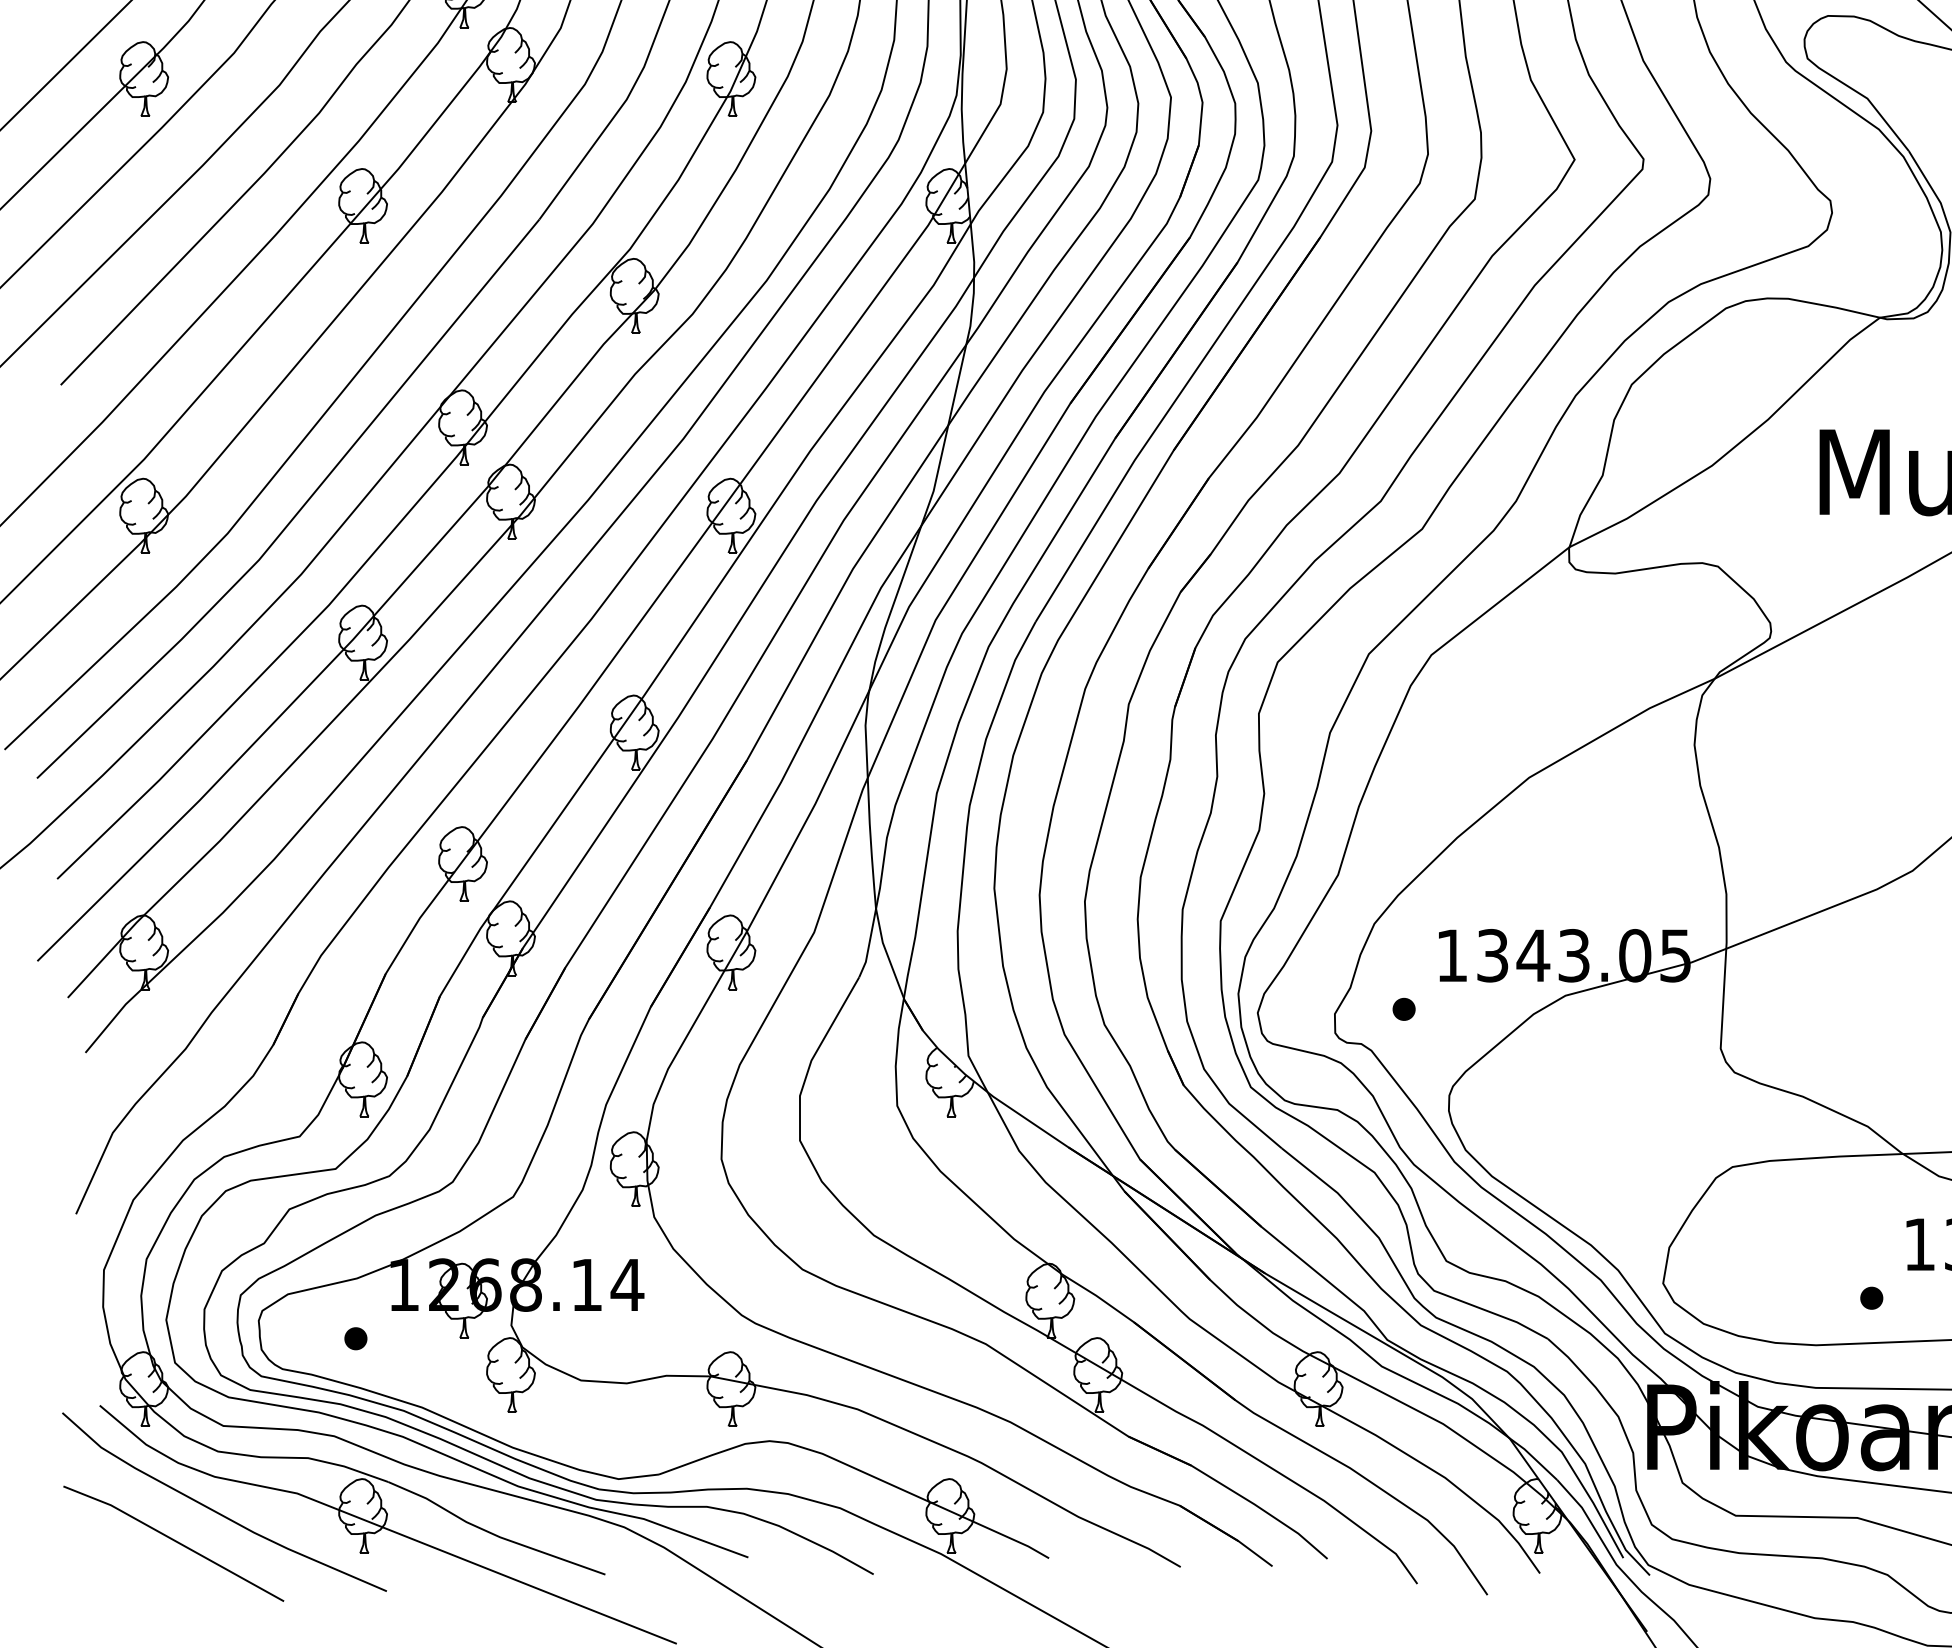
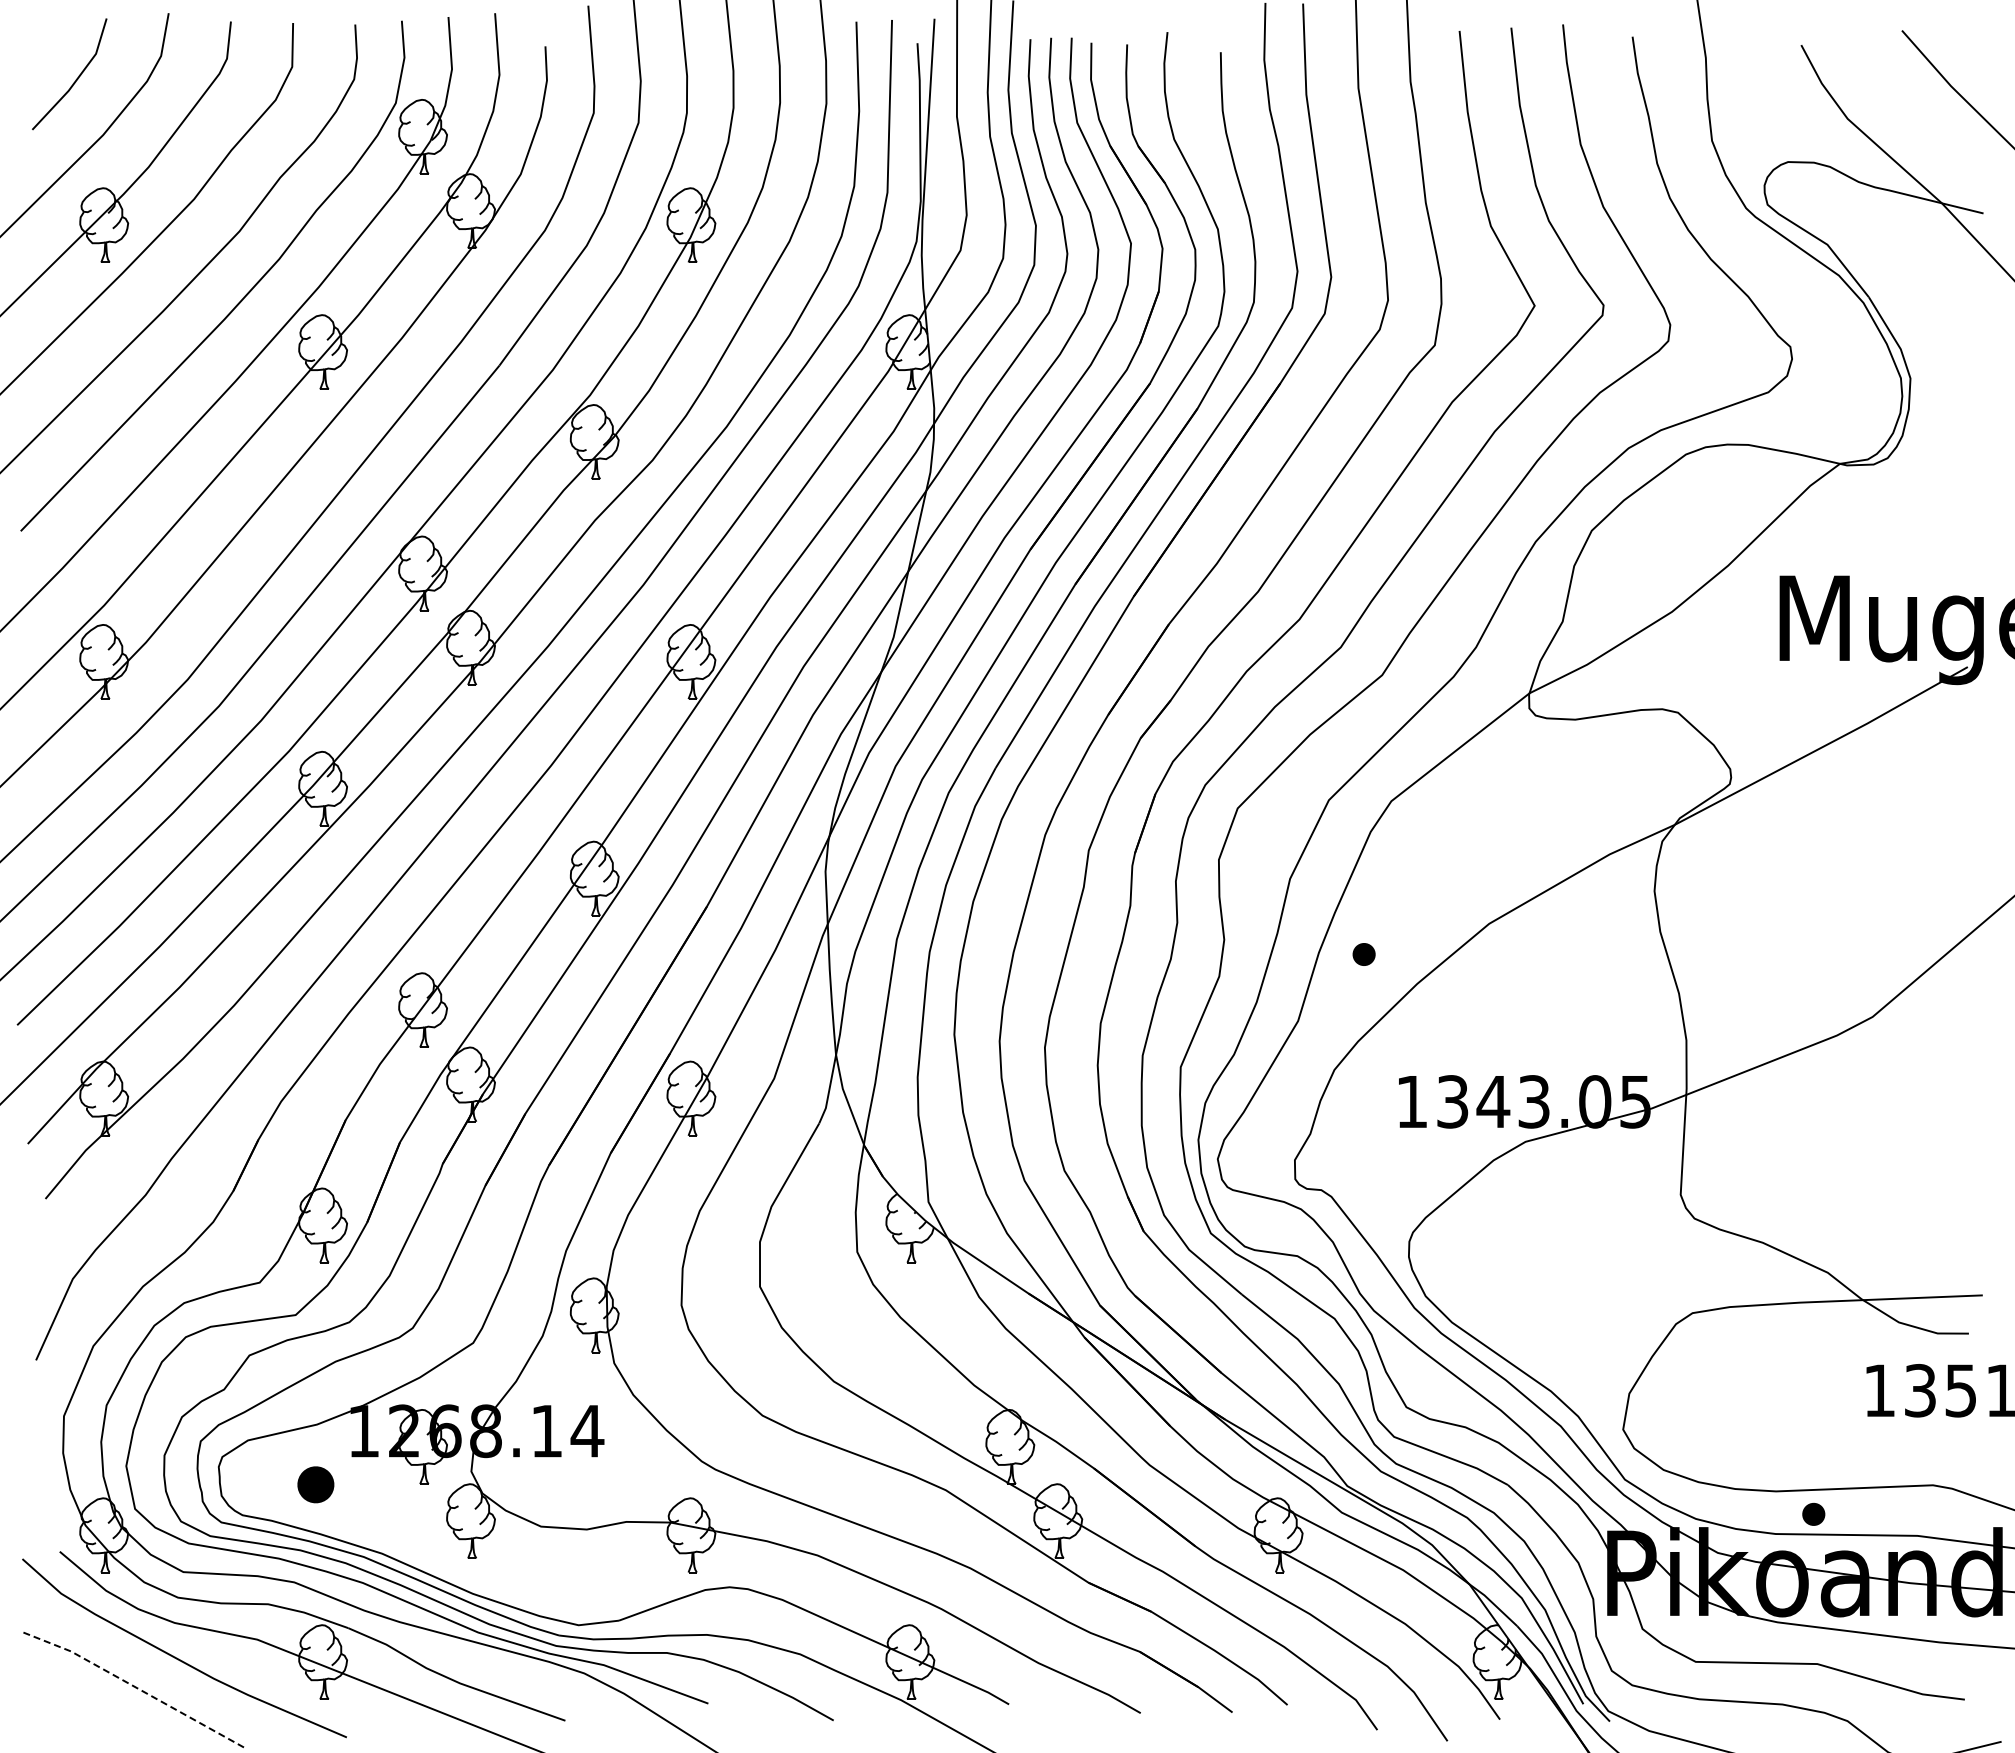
part: (1403, 1009) -> (1363, 954), moved
part: (1871, 1297) -> (1813, 1513), moved
part: (355, 1338) -> (315, 1484), size x1.6
line: (174, 1540) -> (134, 1686), solid -> dashed

